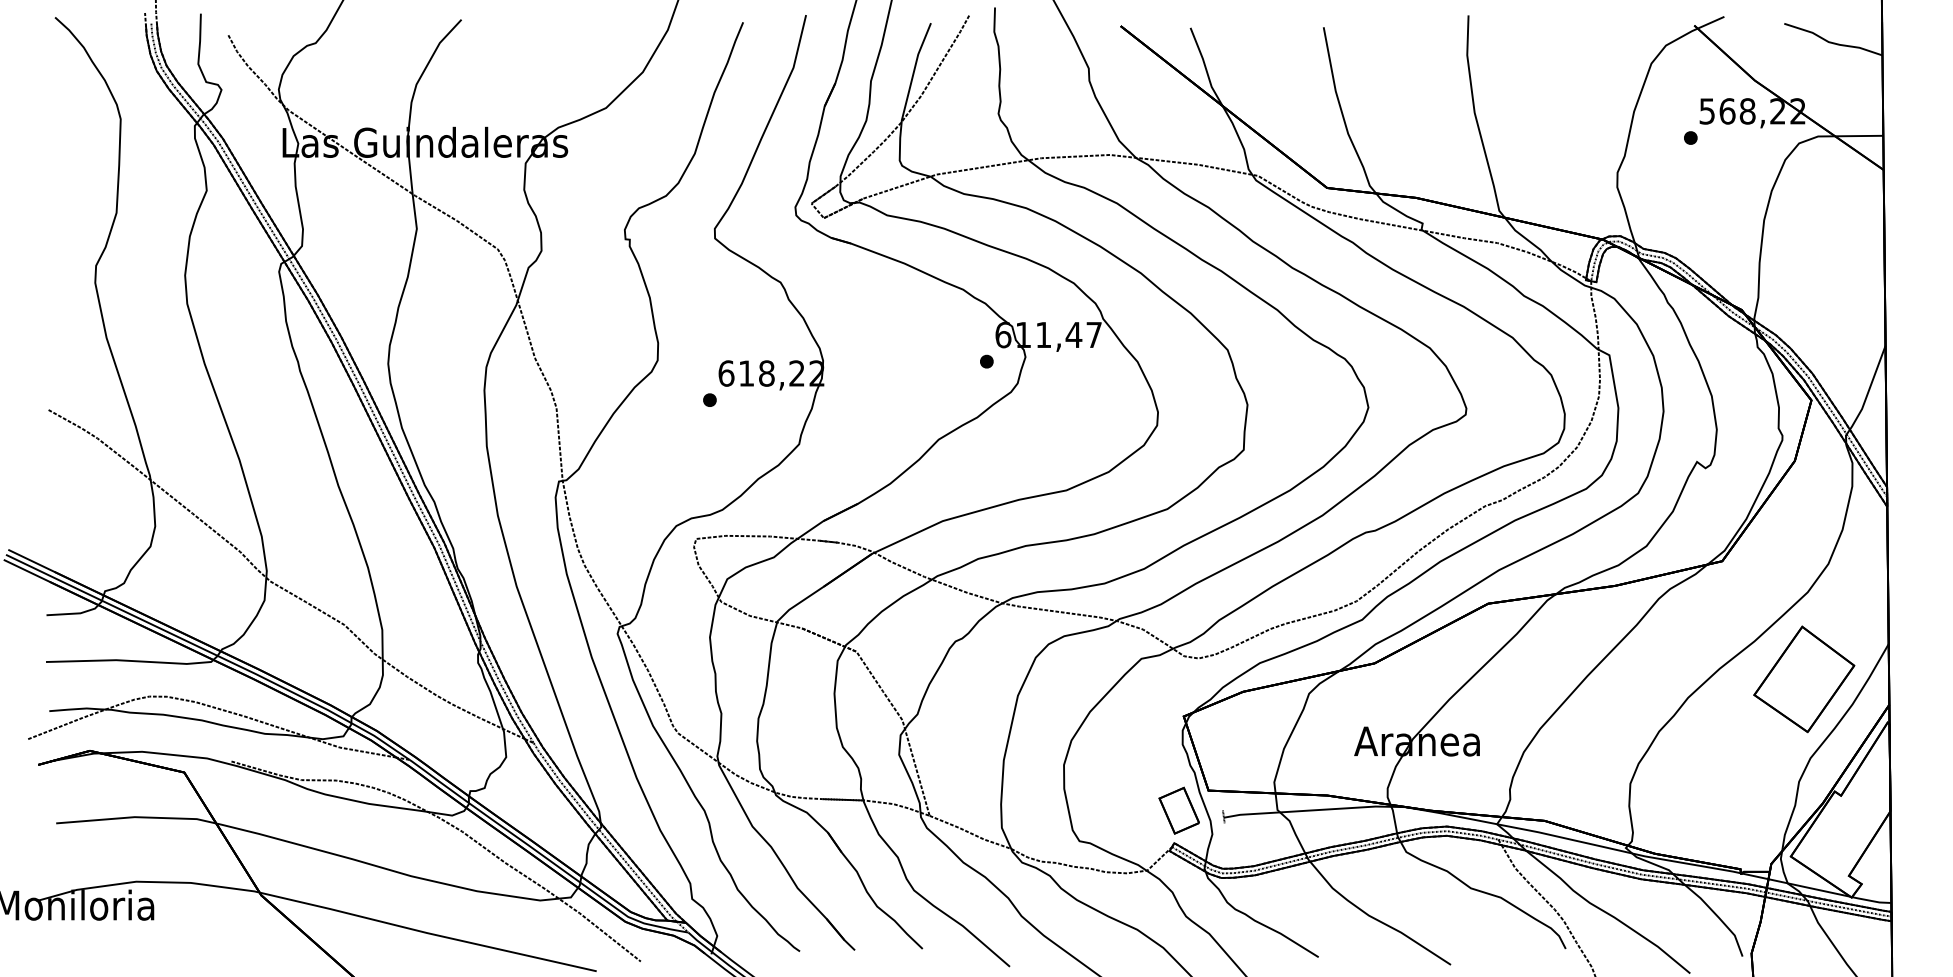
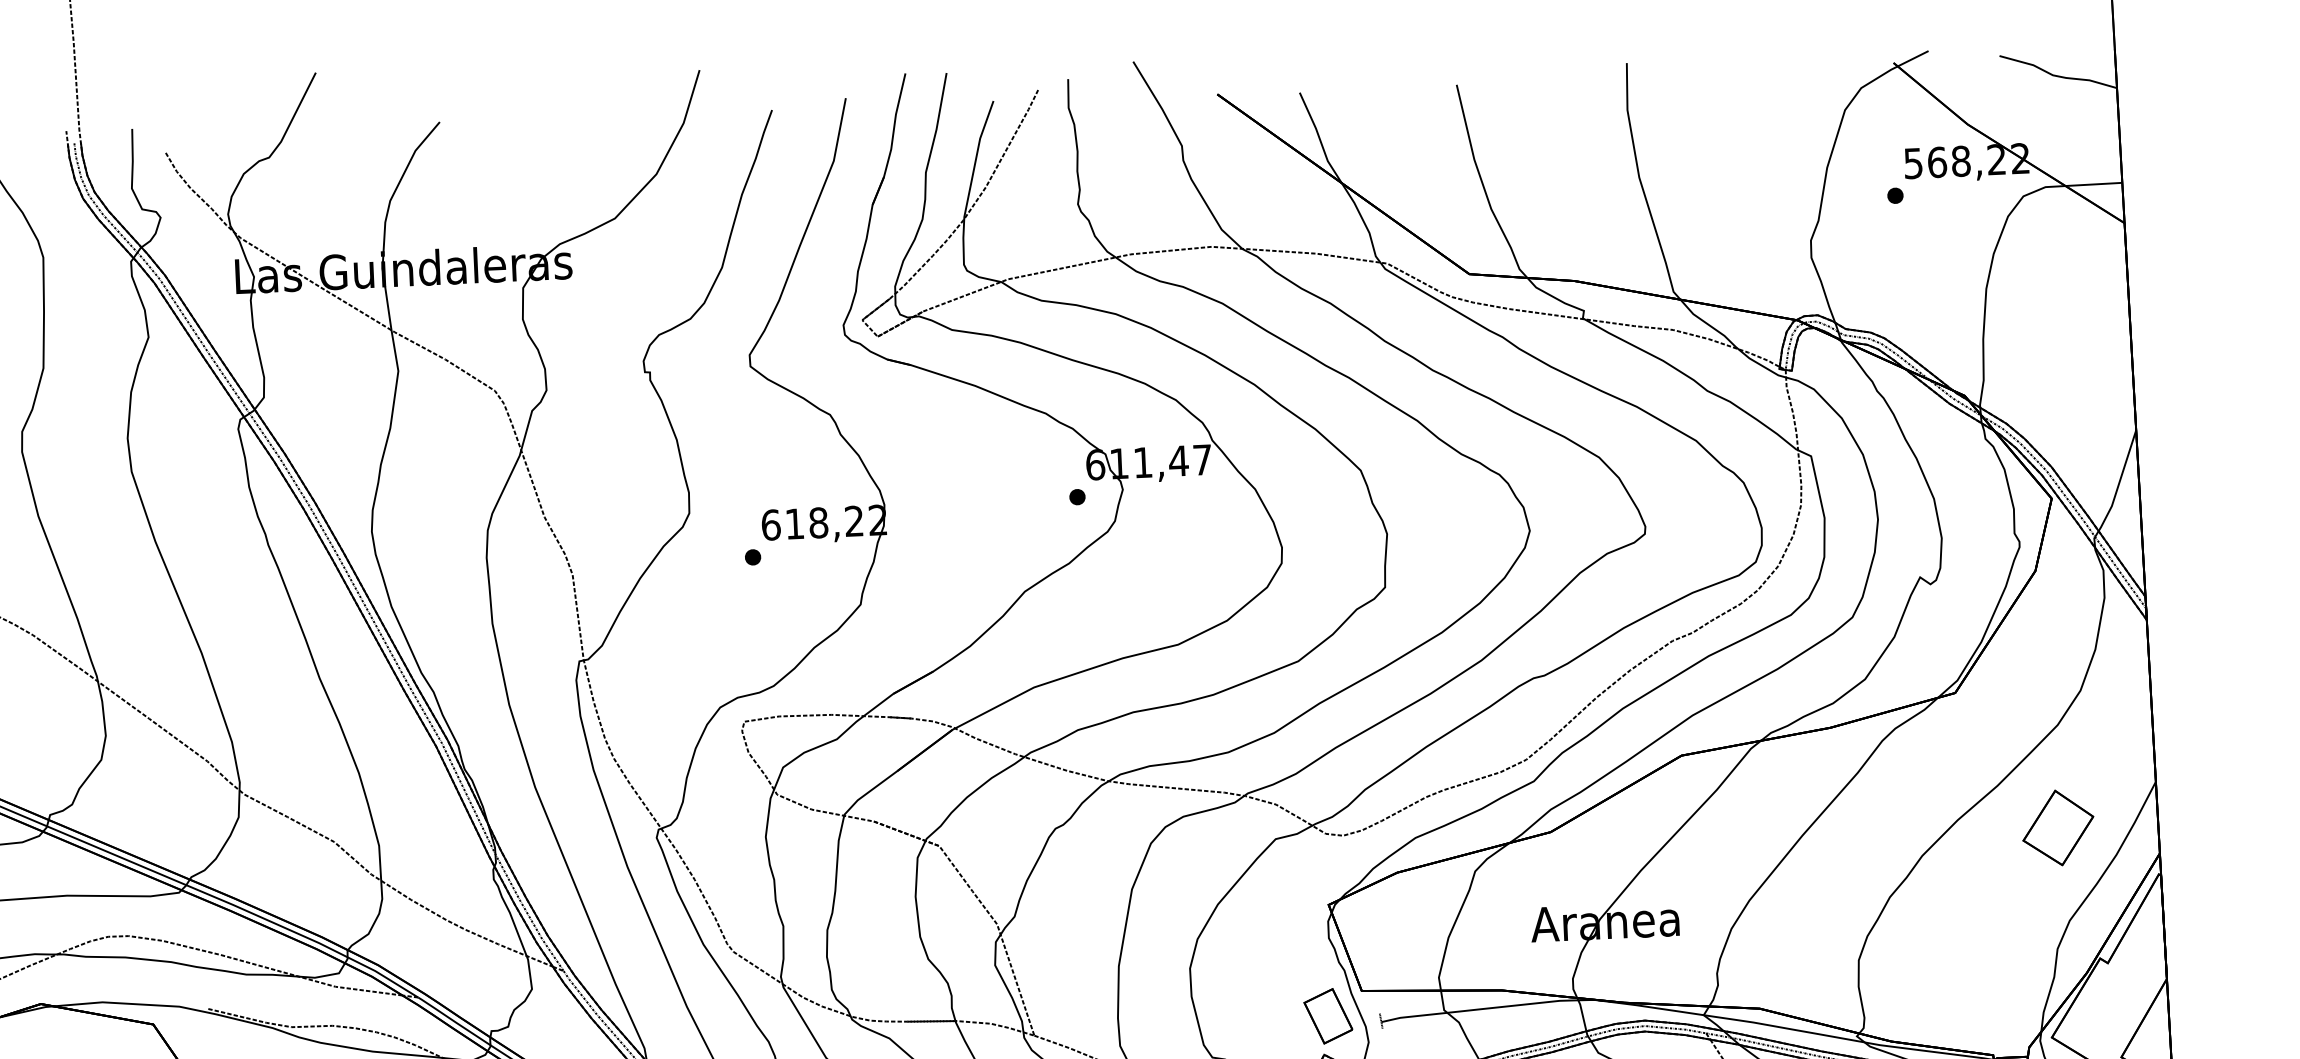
part: (1804, 679) -> (2058, 828), size x0.6

